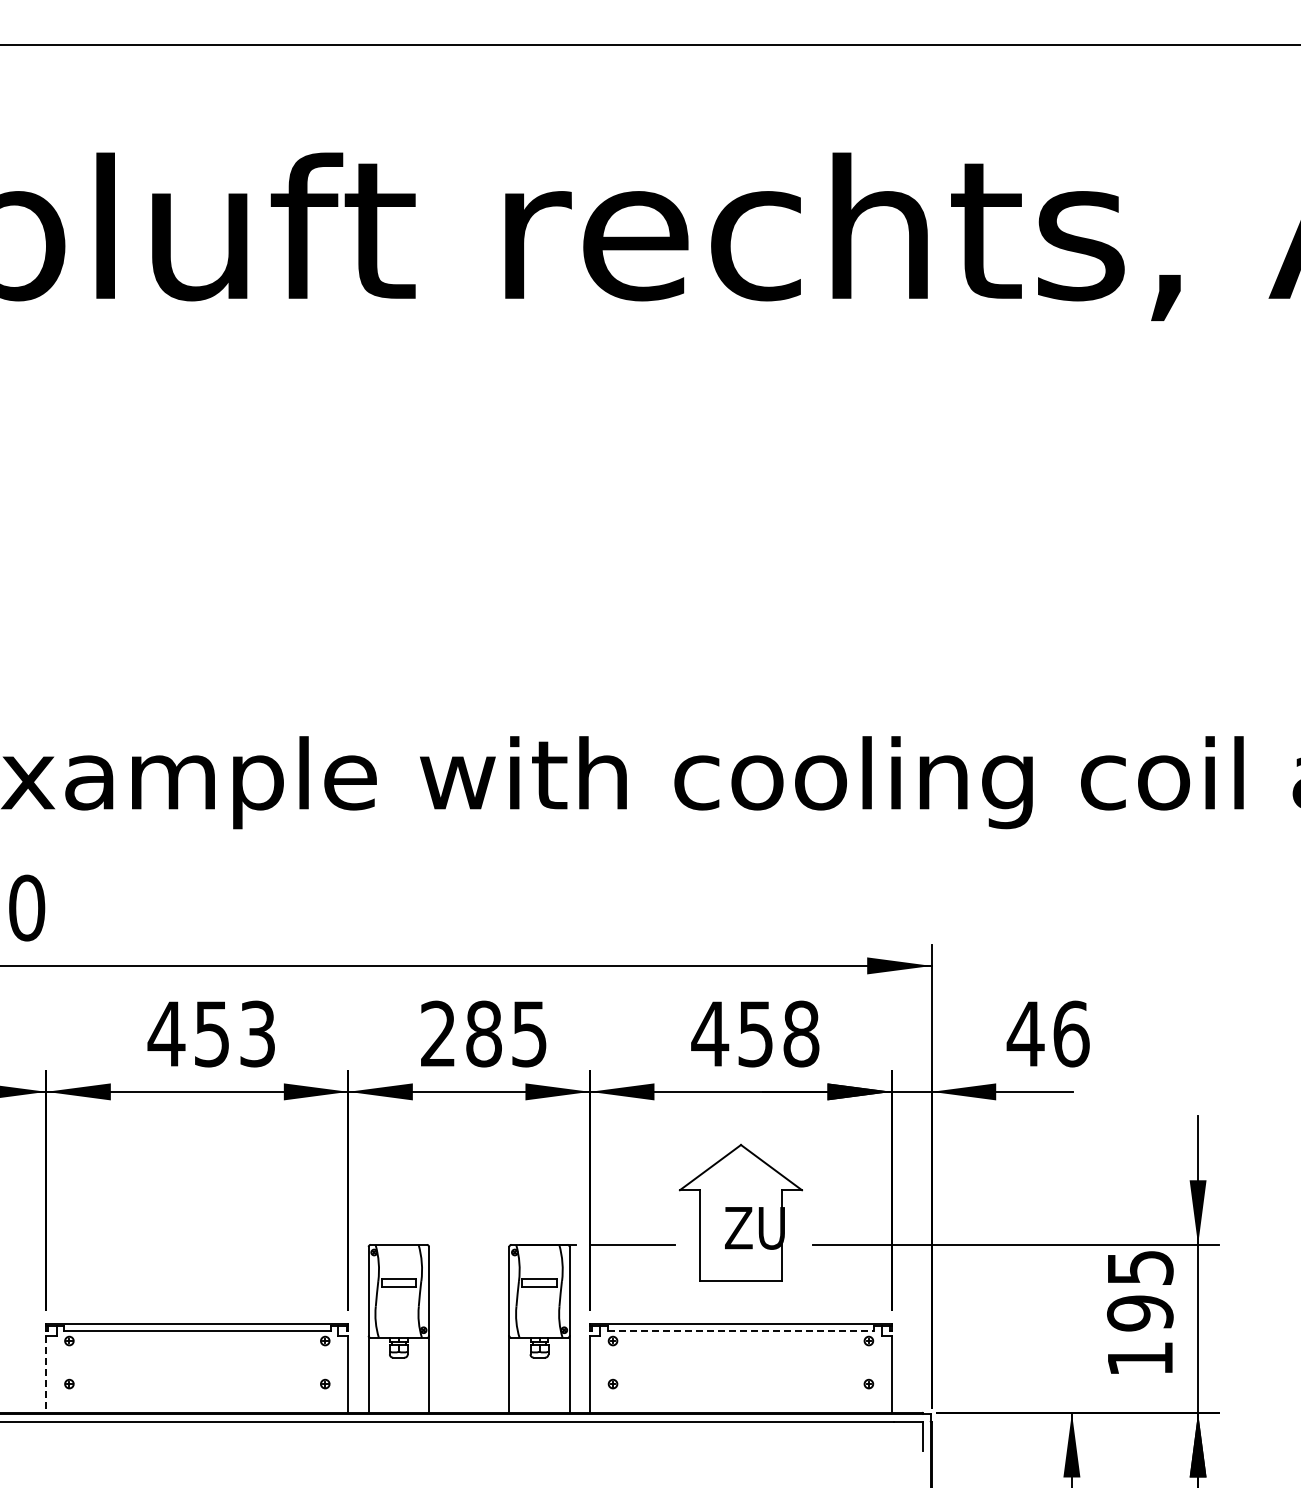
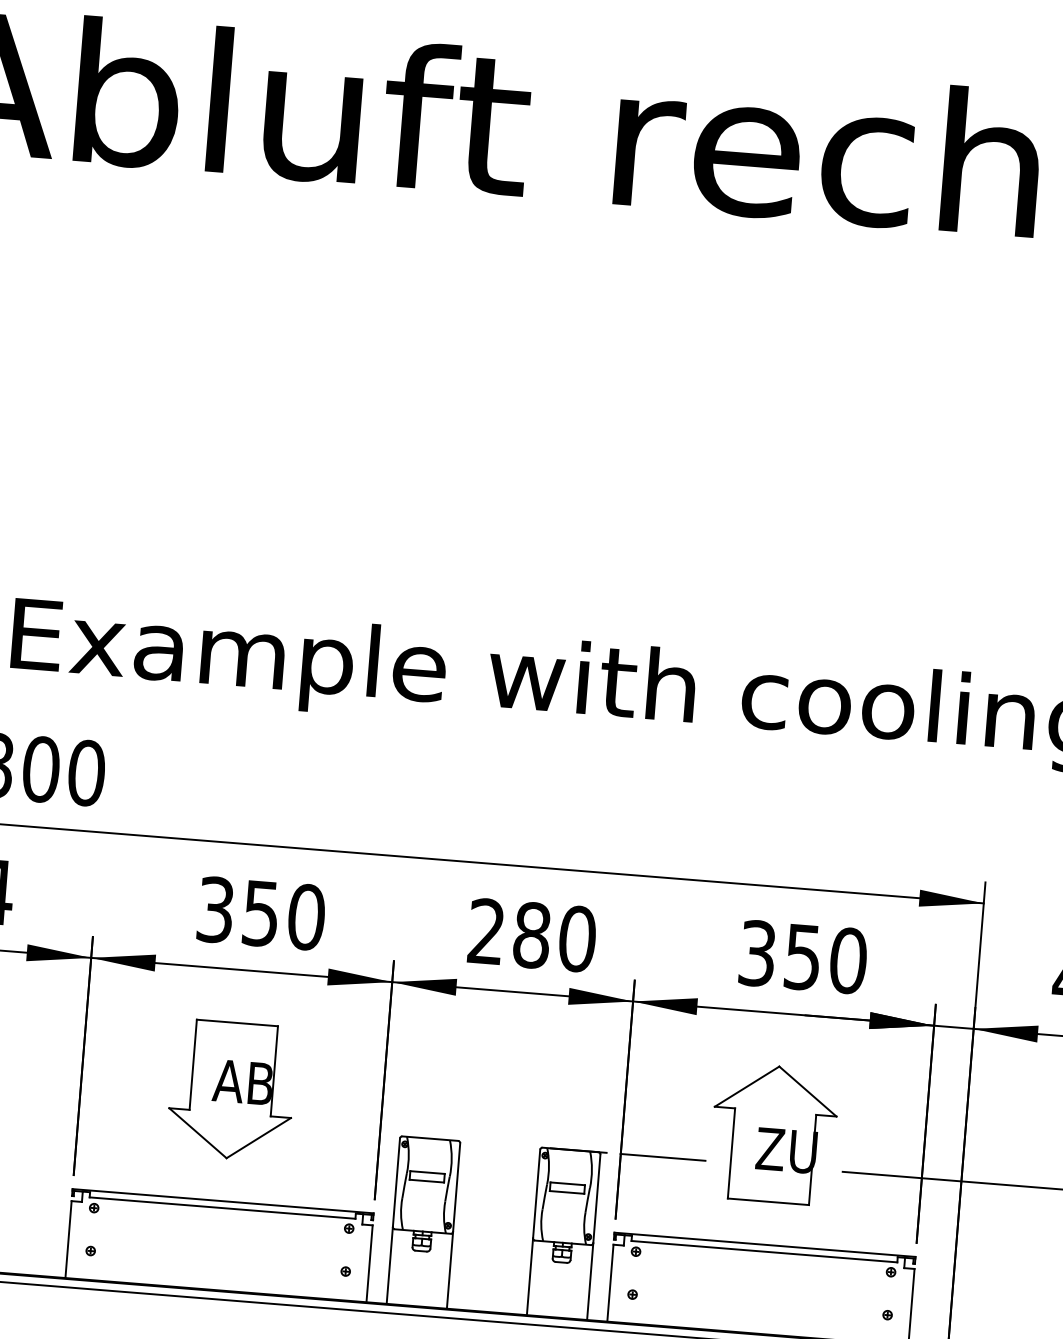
text: (211, 1033) -> (260, 912), 453 -> 350
text: (529, 1033) -> (577, 938), 285 -> 280
text: (755, 1033) -> (802, 956), 458 -> 350
part: (197, 1212) -> (232, 1090), added
line: (741, 1330) -> (764, 1251), dashed -> solid
line: (46, 1374) -> (68, 1239), dashed -> solid

